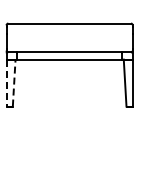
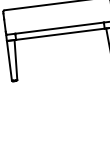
line: (14, 82) -> (16, 59), dashed -> solid
line: (6, 83) -> (9, 61), dashed -> solid

